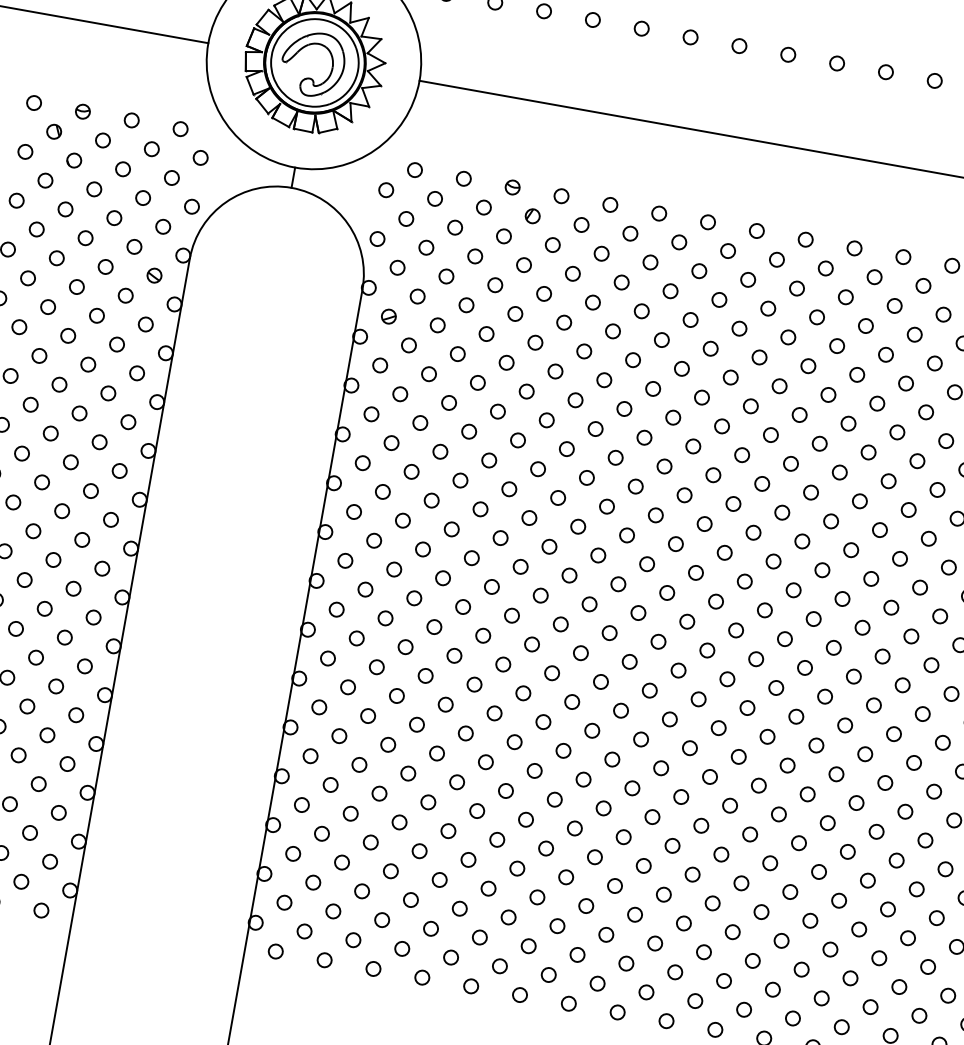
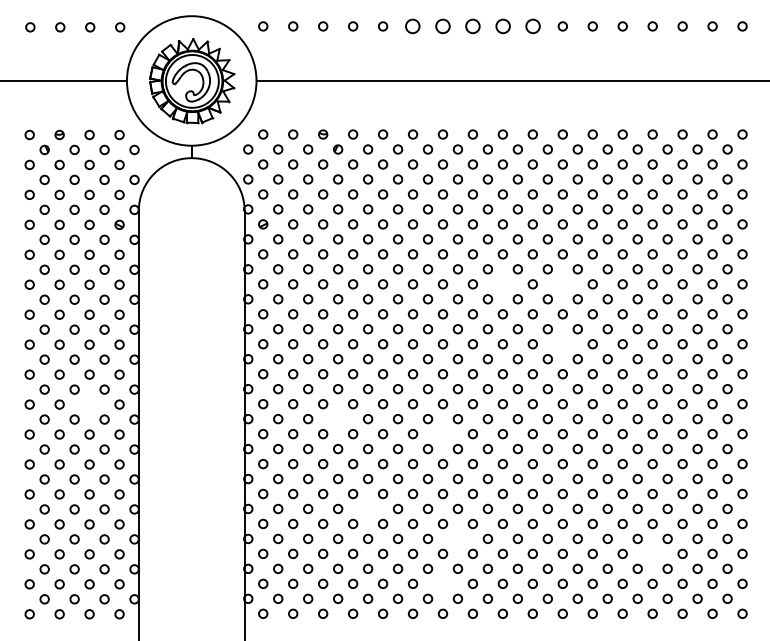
circle: (691, 37) -> (413, 26), size x1.6
circle: (738, 46) -> (442, 26), size x1.6
circle: (787, 54) -> (472, 26), size x1.6
circle: (836, 63) -> (502, 26), size x1.6
circle: (885, 72) -> (532, 26), size x1.6
circle: (761, 484) -> (502, 284), removed
circle: (859, 501) -> (562, 284), removed
circle: (53, 559) -> (89, 404), removed
circle: (841, 599) -> (562, 344), removed
circle: (454, 656) -> (338, 419), removed
circle: (620, 711) -> (442, 434), removed
circle: (477, 810) -> (368, 508), removed
circle: (614, 885) -> (457, 538), removed
circle: (576, 954) -> (442, 583), removed
circle: (927, 966) -> (652, 553), removed

